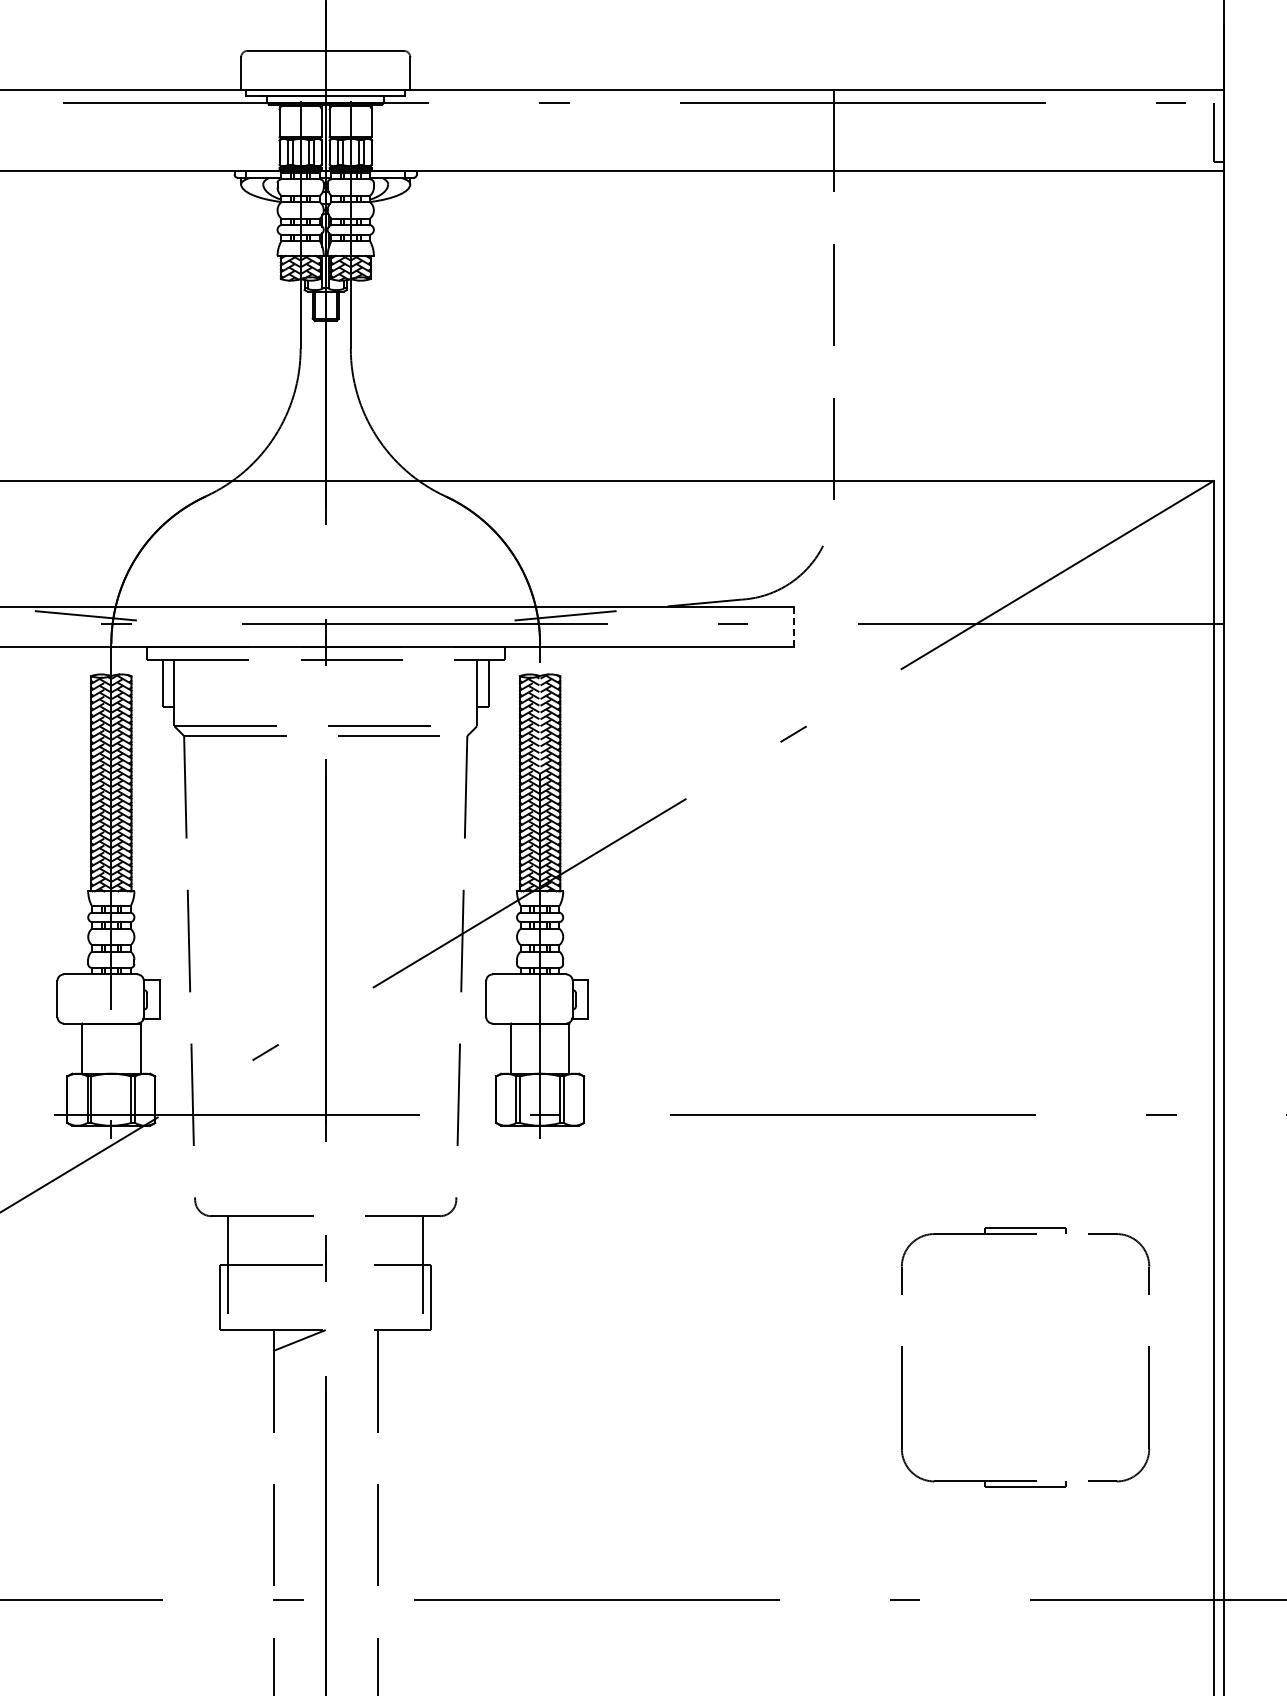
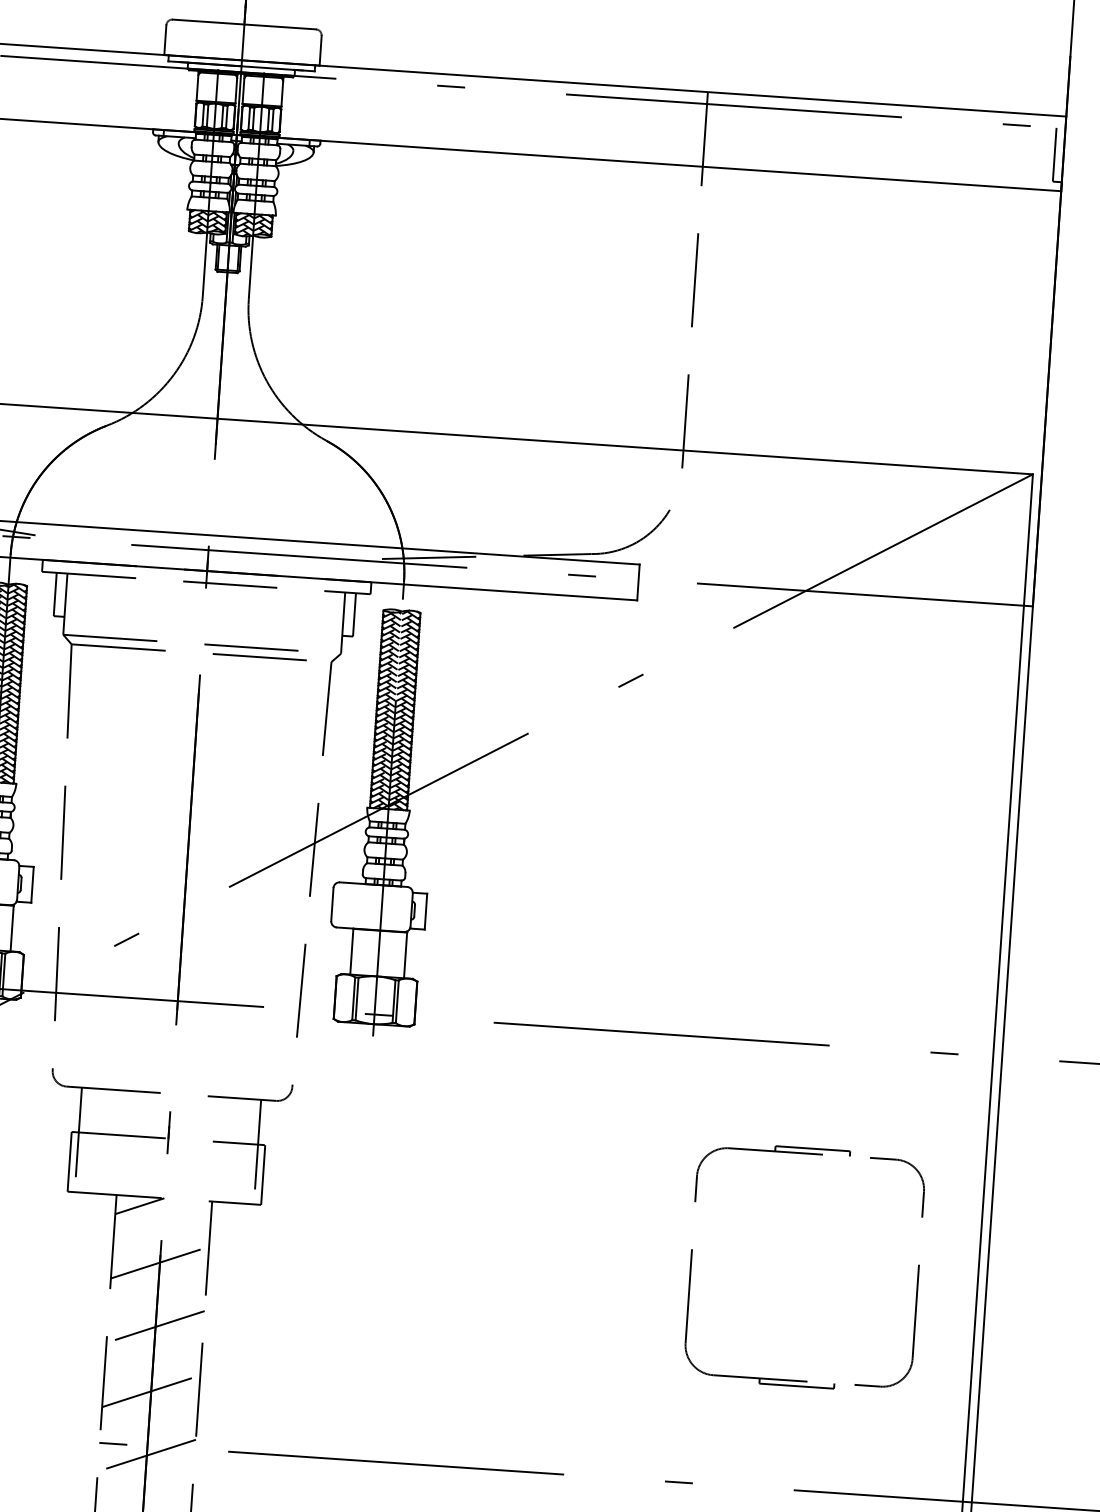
line: (794, 627) -> (638, 582), dashed -> solid
line: (325, 1400) -> (159, 1262), added
line: (325, 1470) -> (155, 1327), added
line: (325, 1540) -> (151, 1391), added
line: (325, 1610) -> (146, 1455), added

